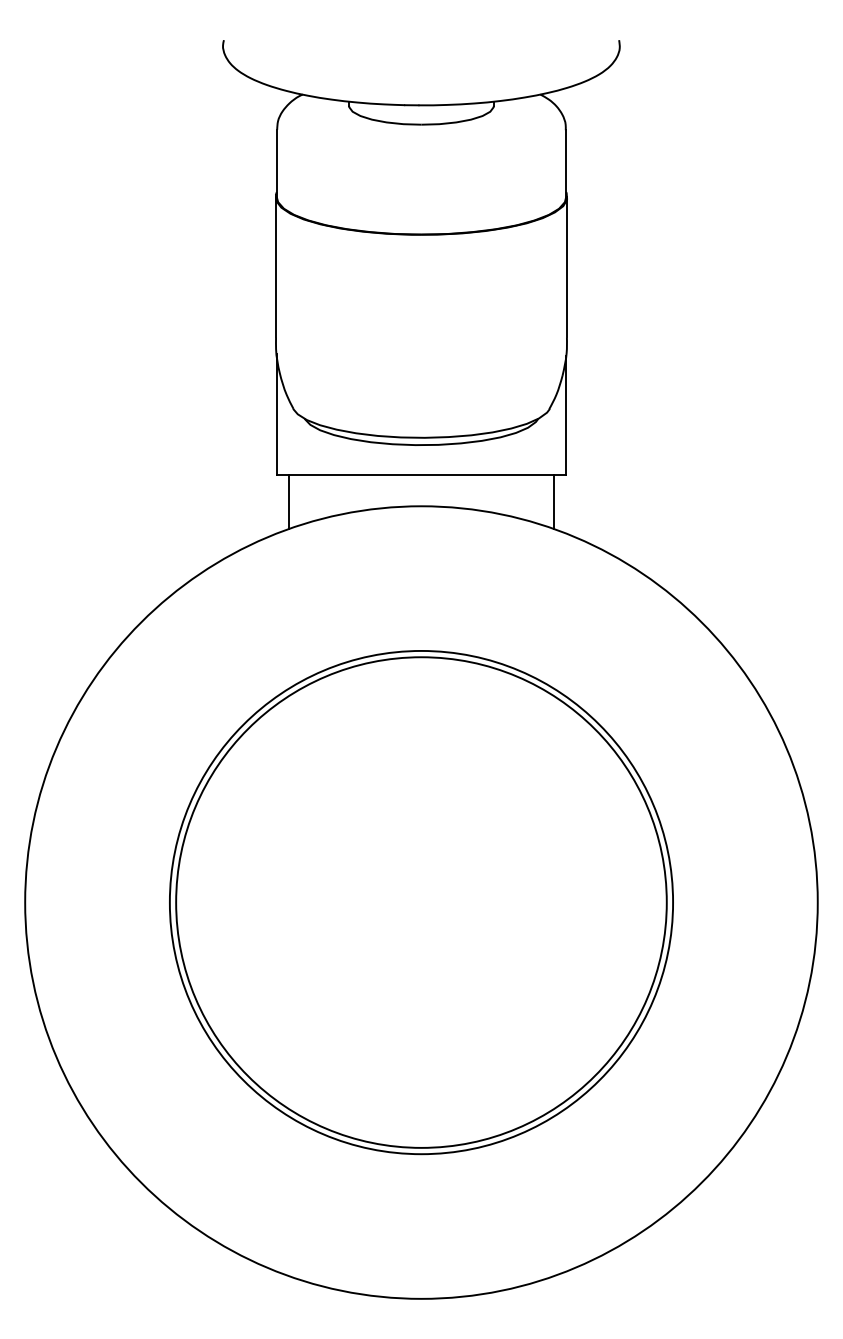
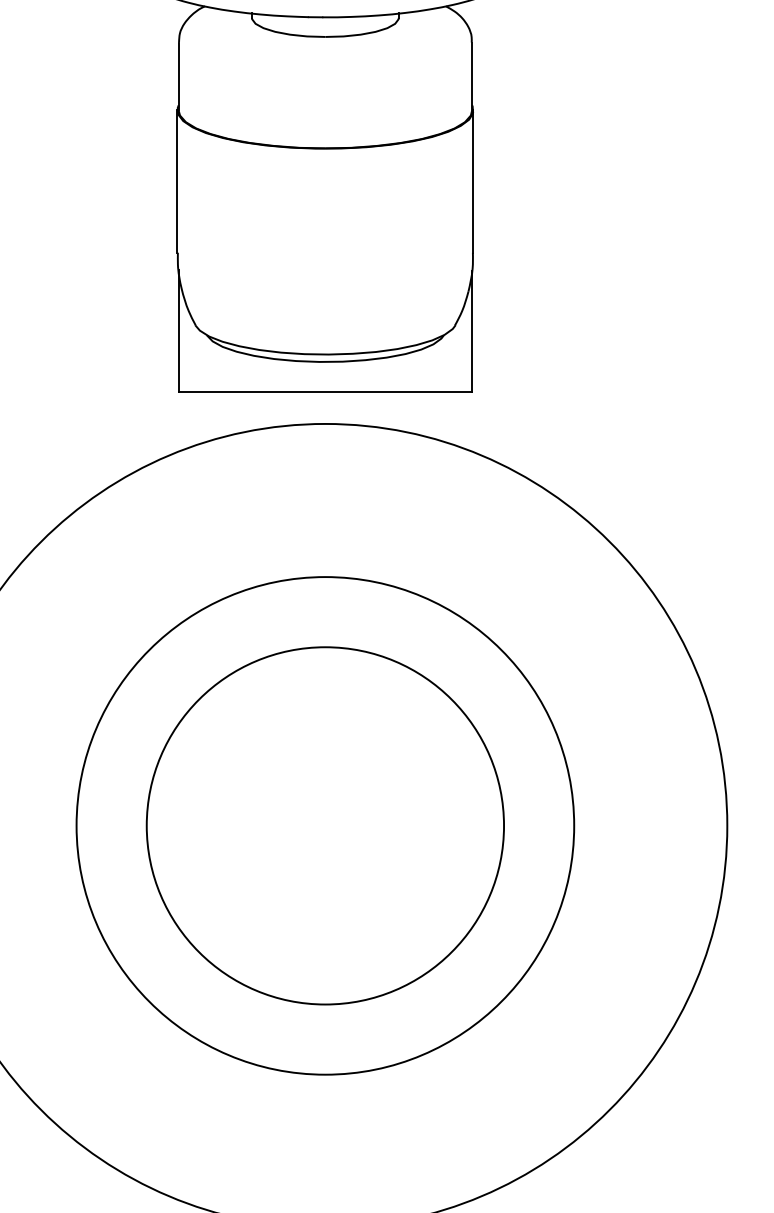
line: (289, 501) -> (191, 419), removed
line: (553, 501) -> (459, 419), removed
circle: (421, 902) -> (325, 825), size x0.7

